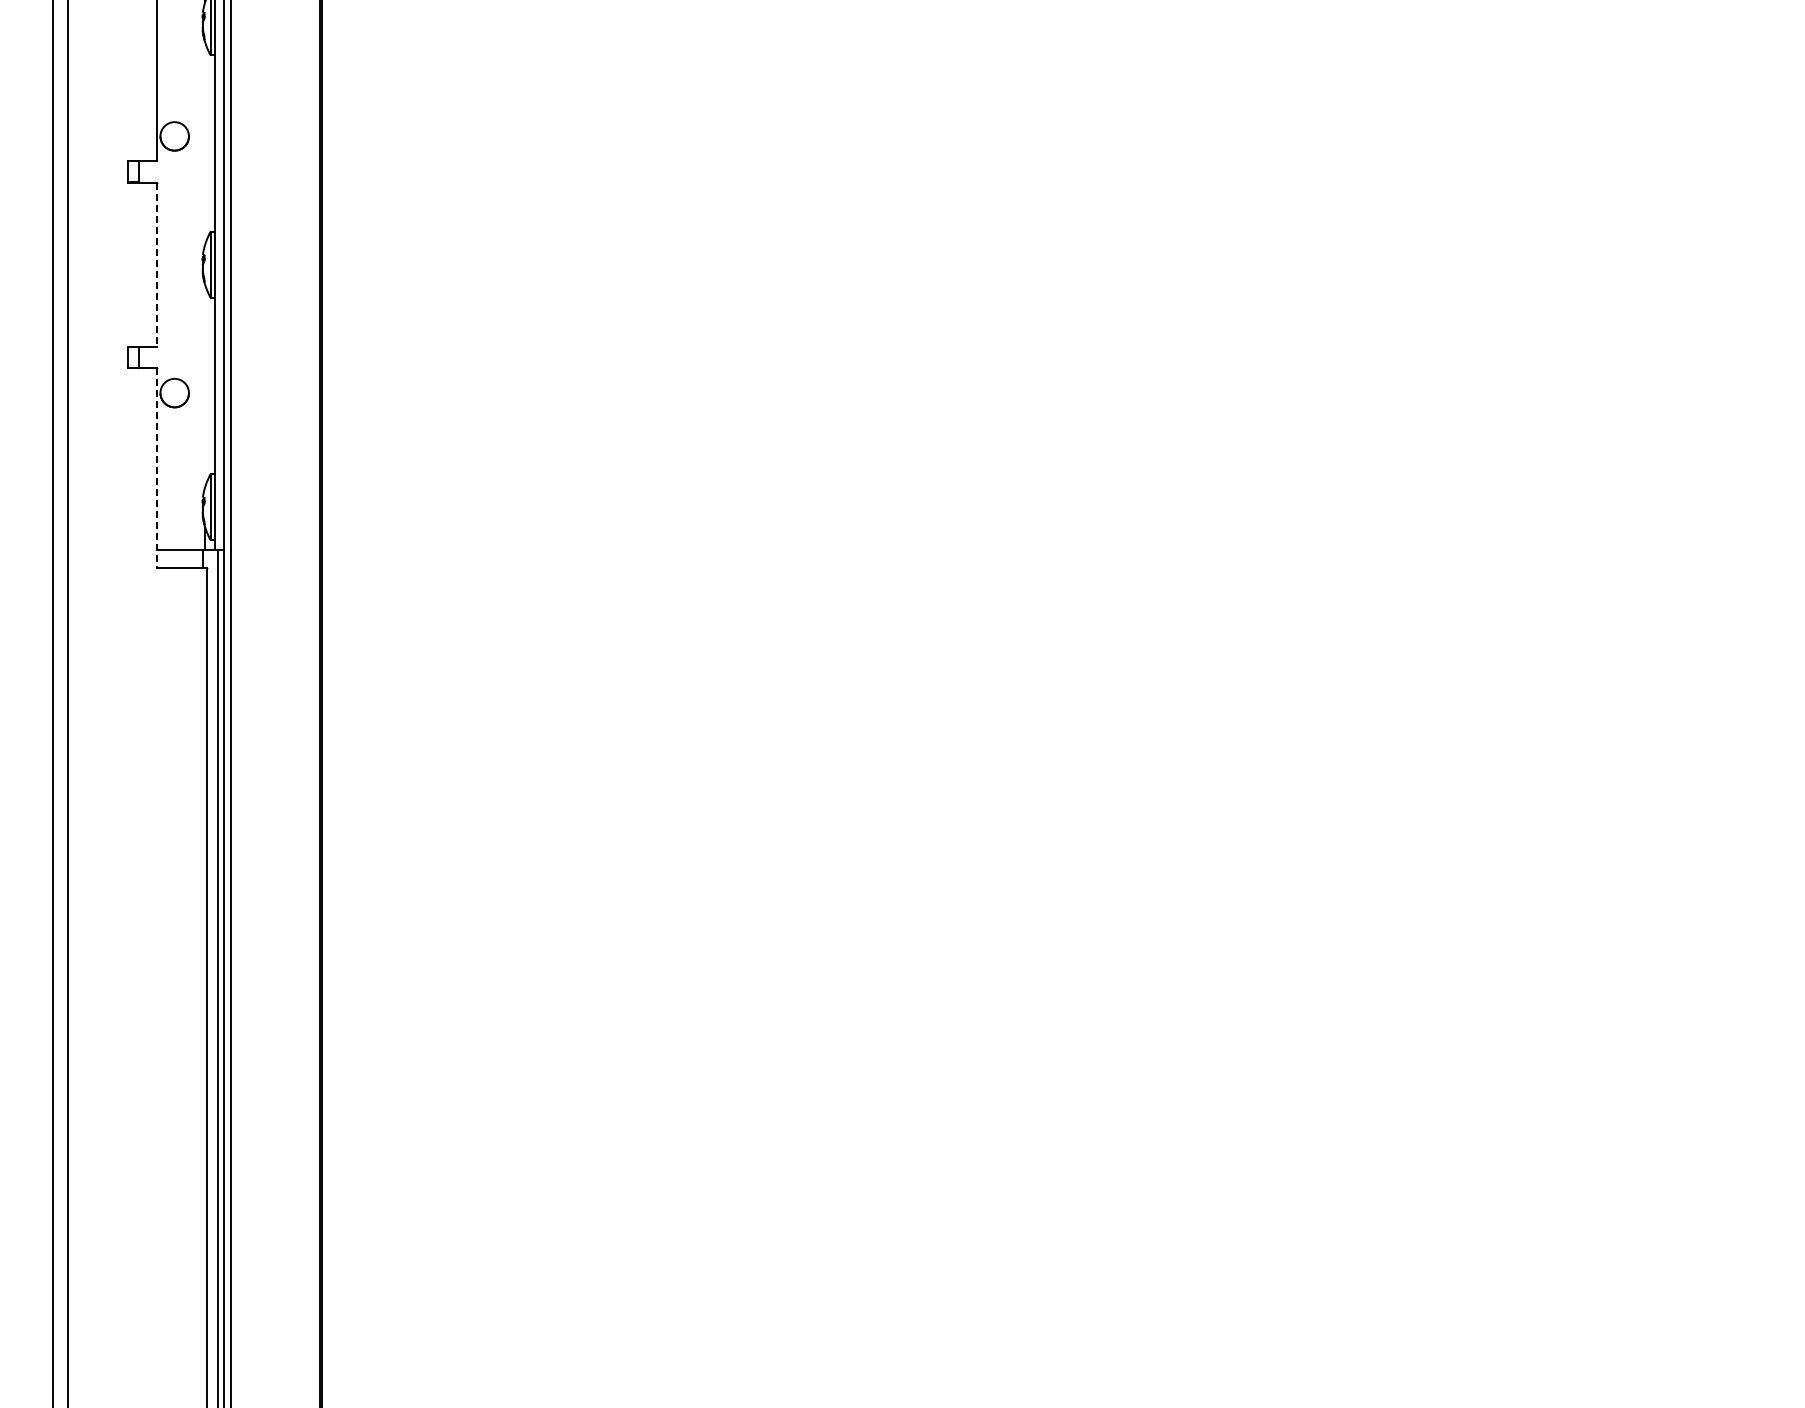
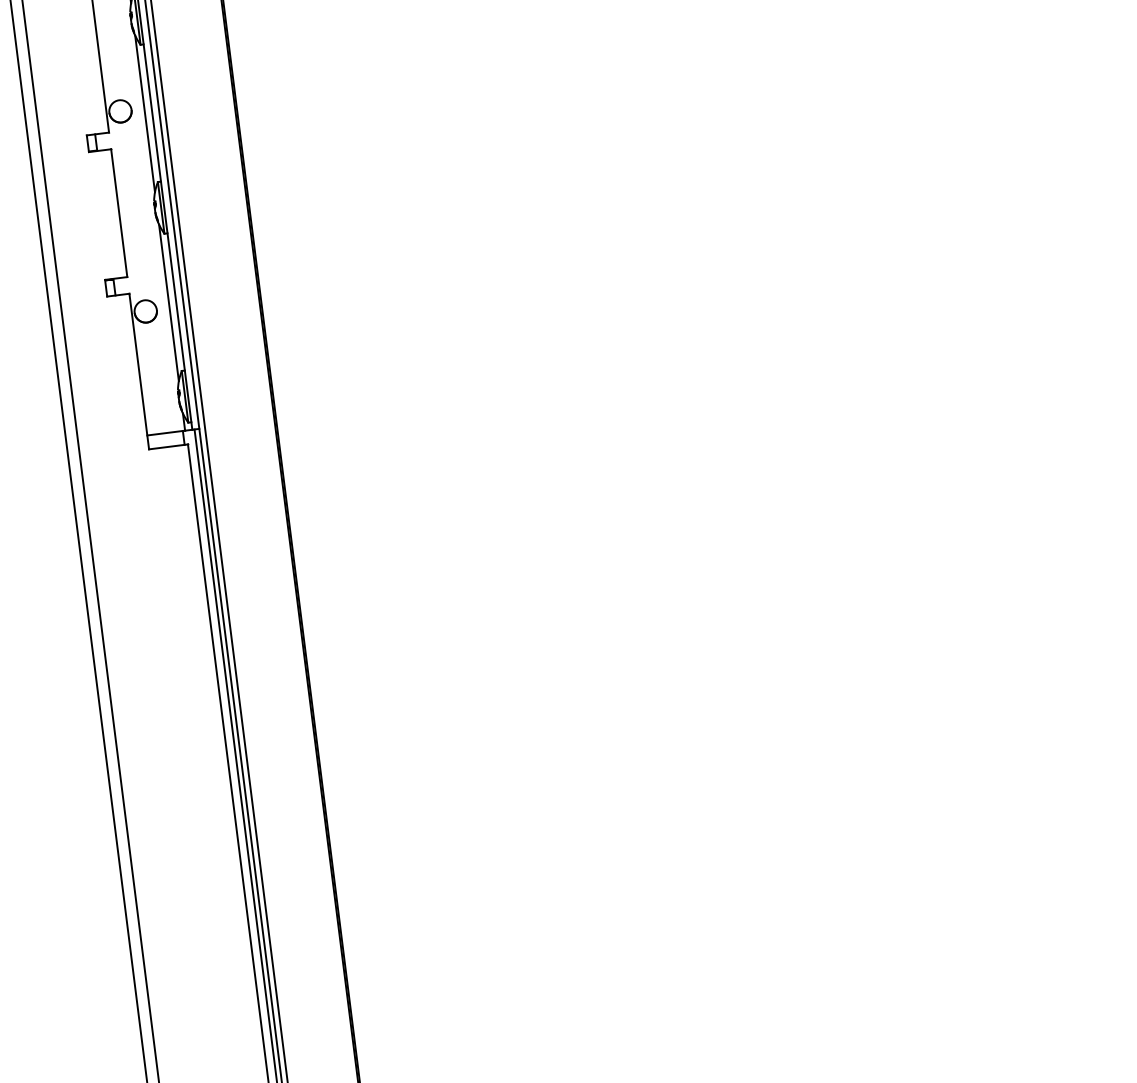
line: (205, 143) -> (145, 113), added
line: (156, 265) -> (119, 213), dashed -> solid
line: (205, 385) -> (169, 302), added
line: (156, 467) -> (138, 371), dashed -> solid

